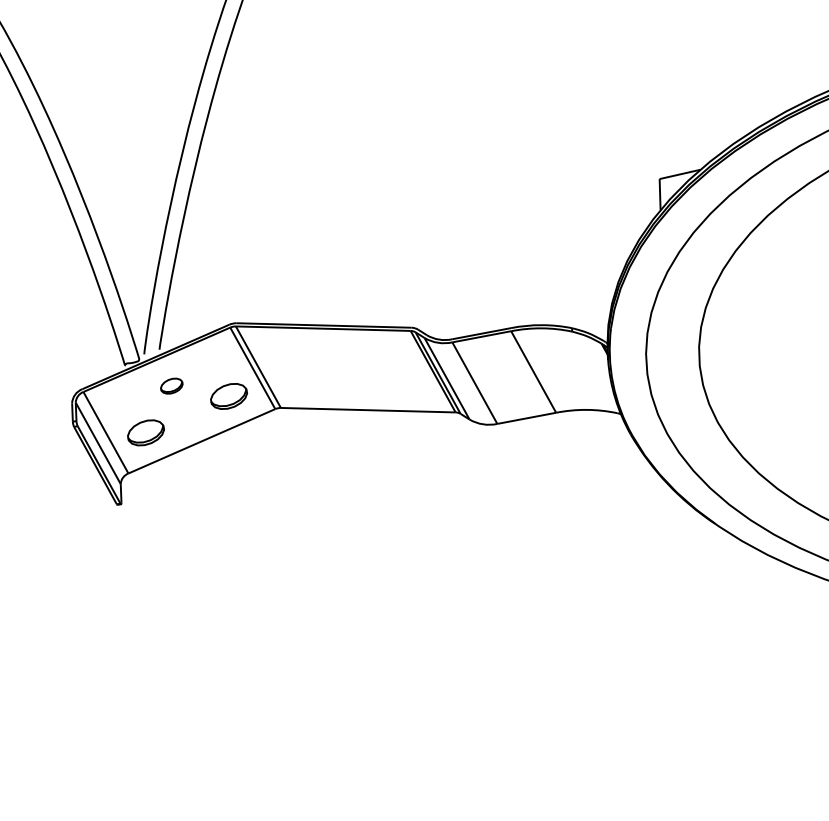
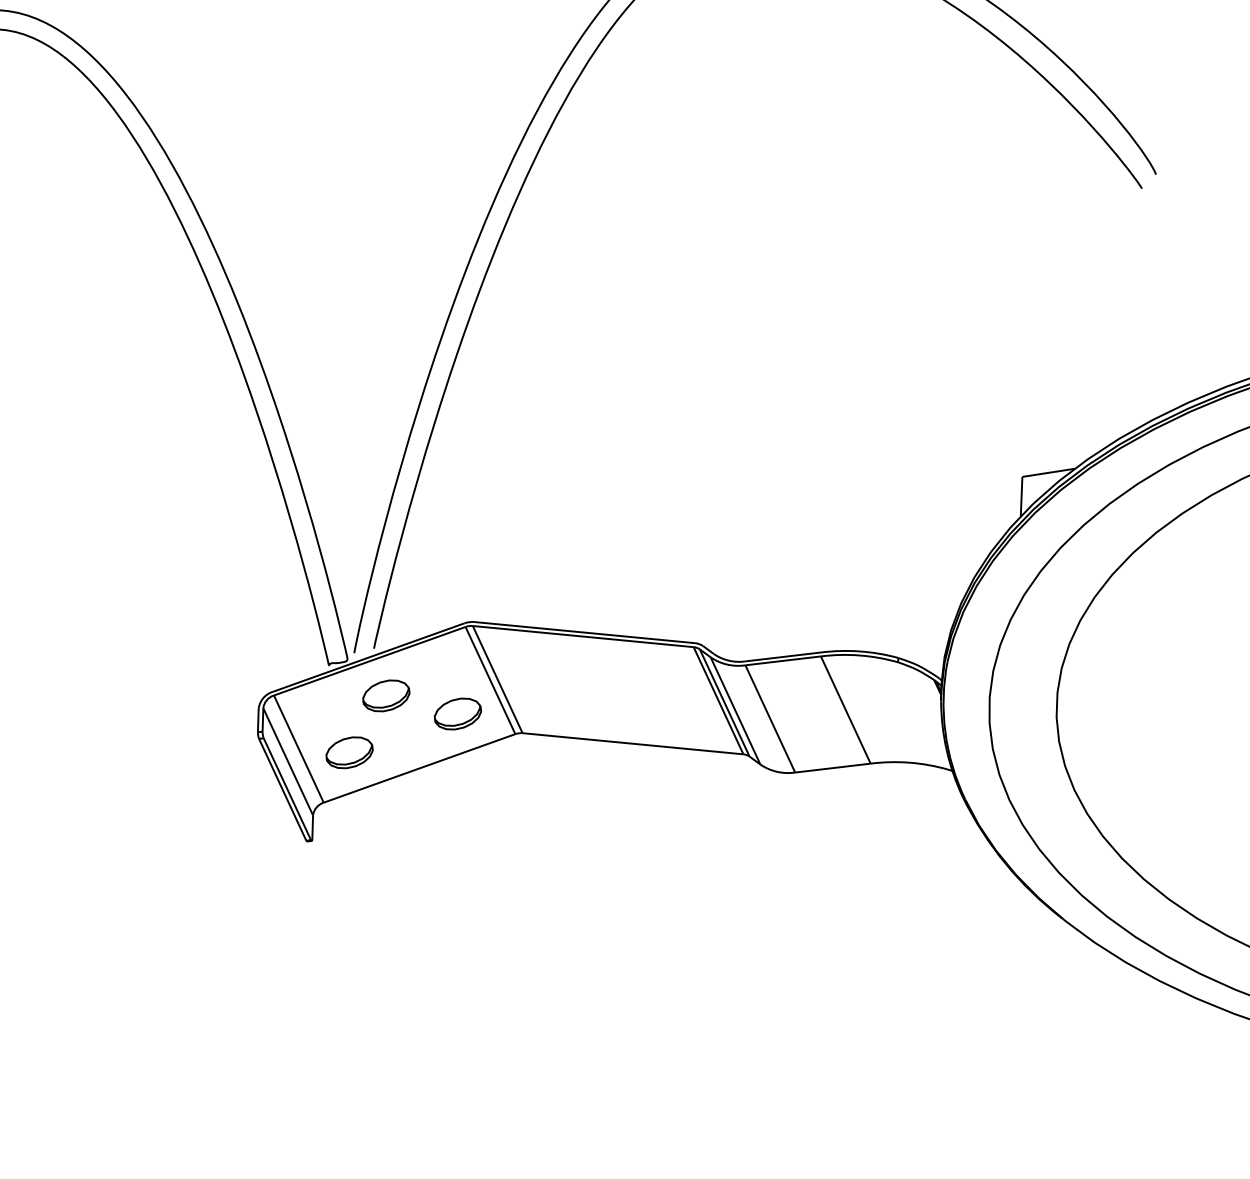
part: (171, 385) -> (386, 695), size x1.67

